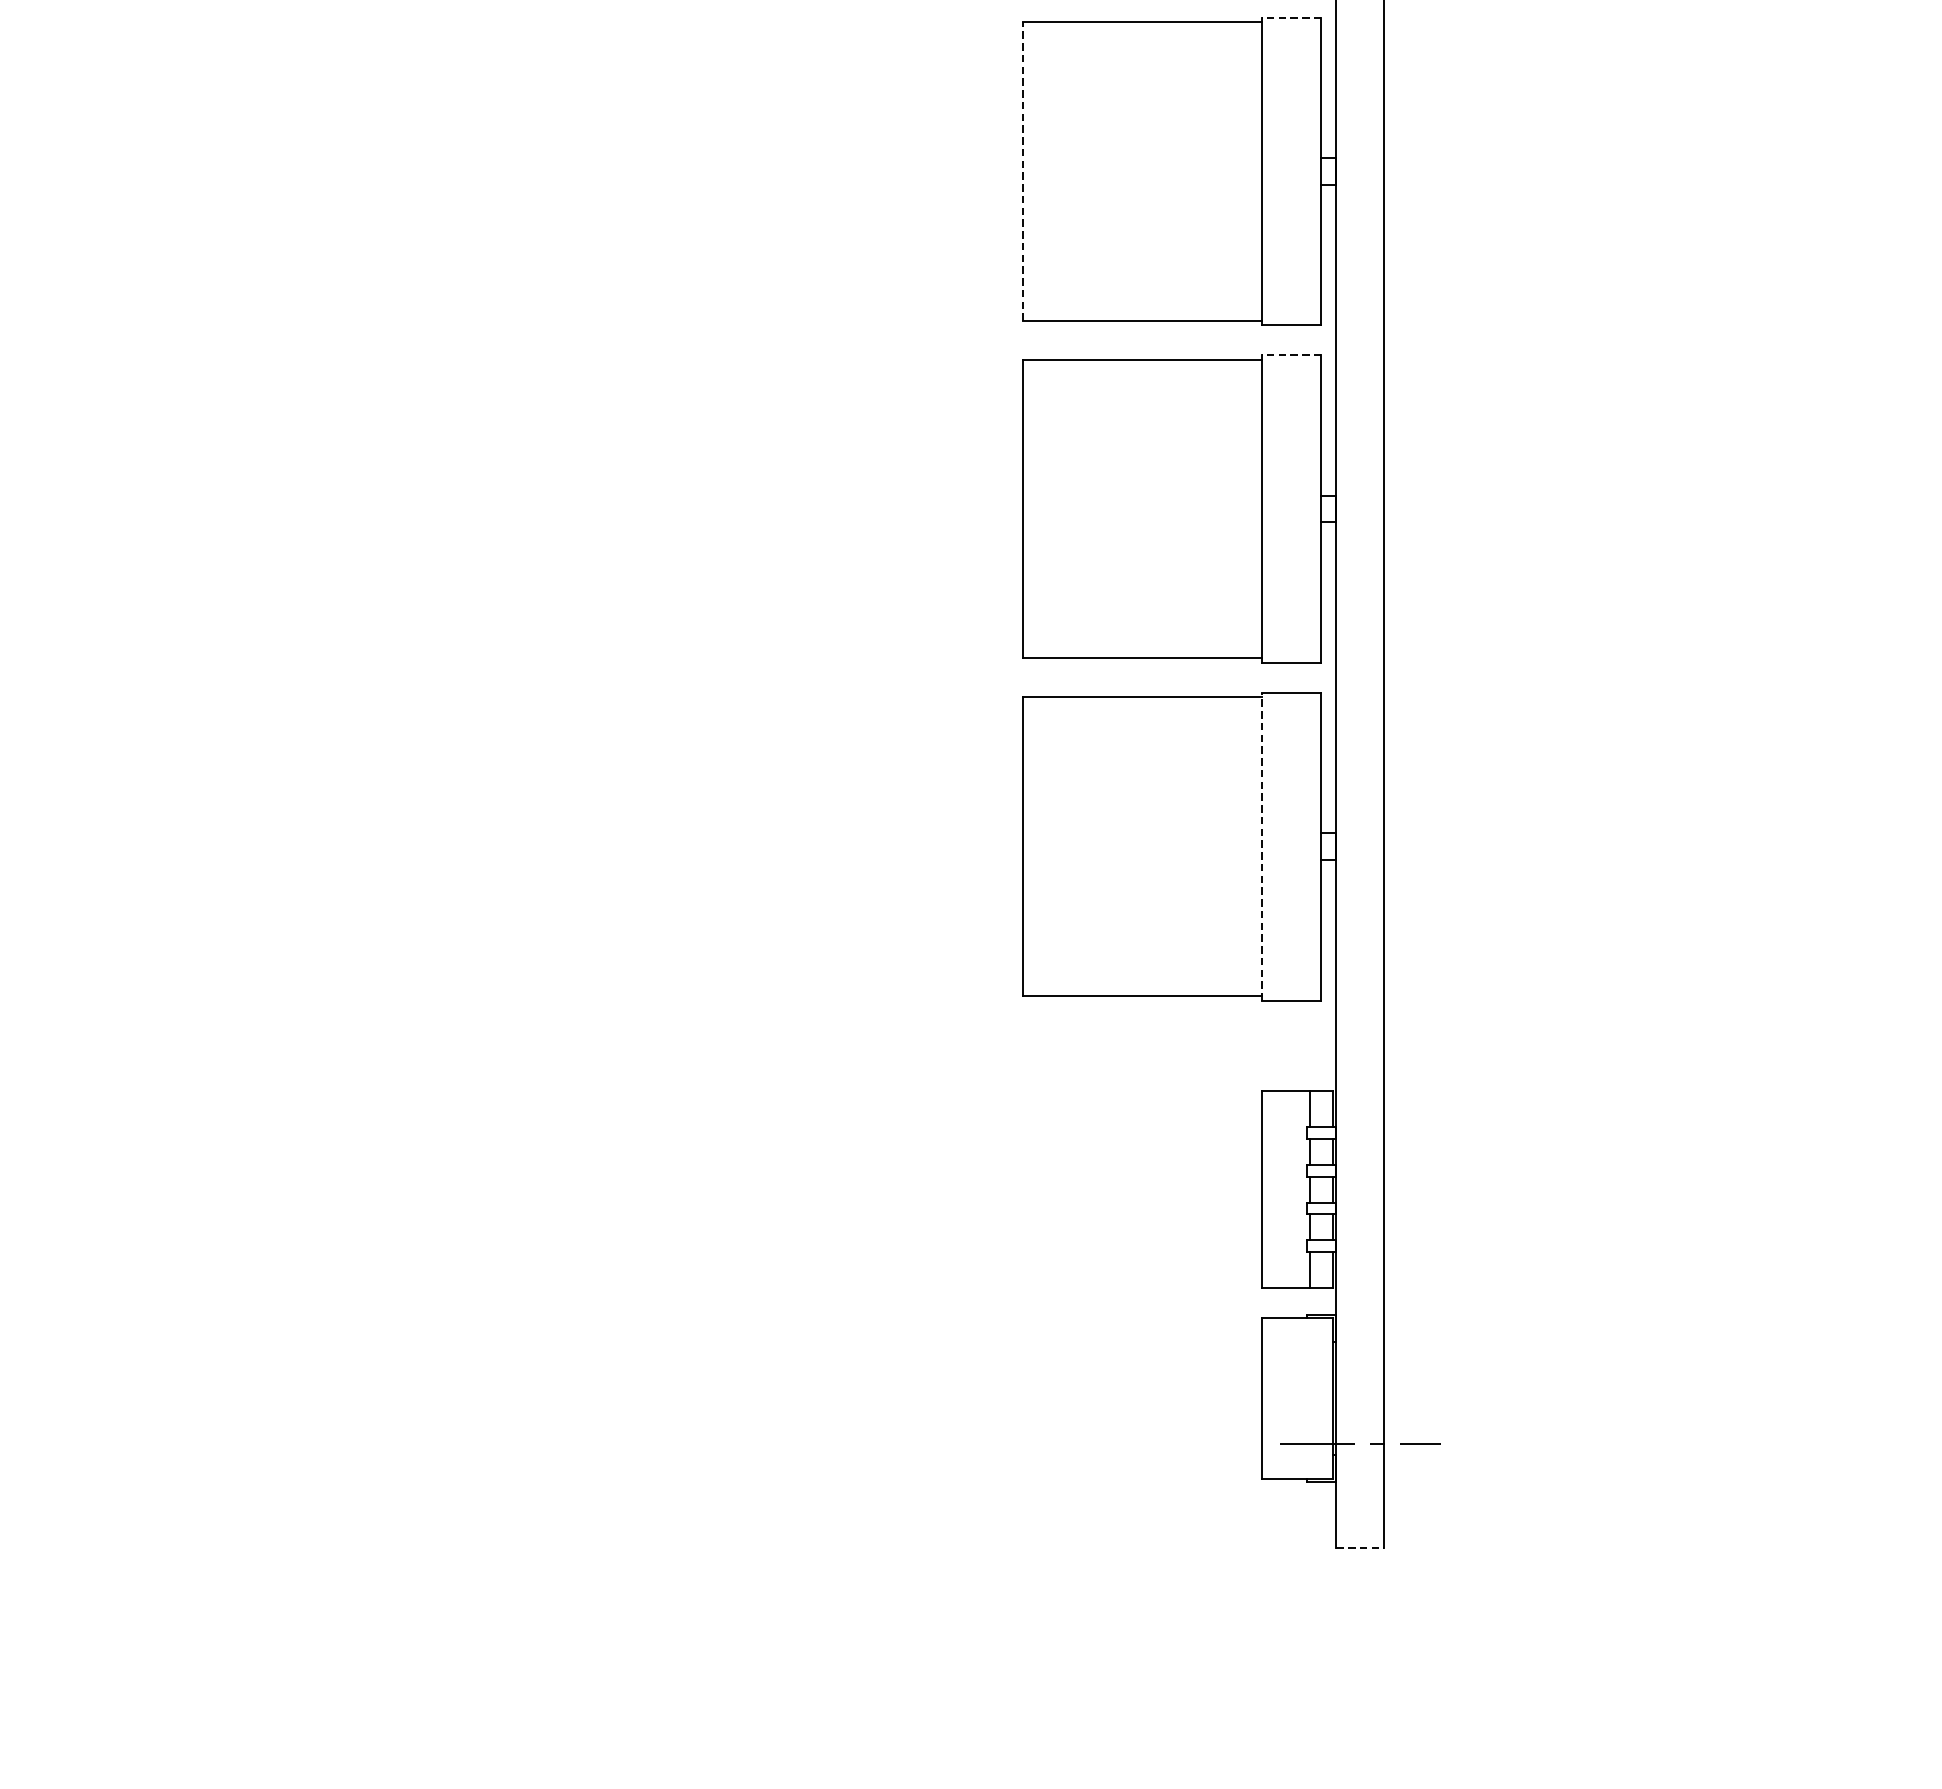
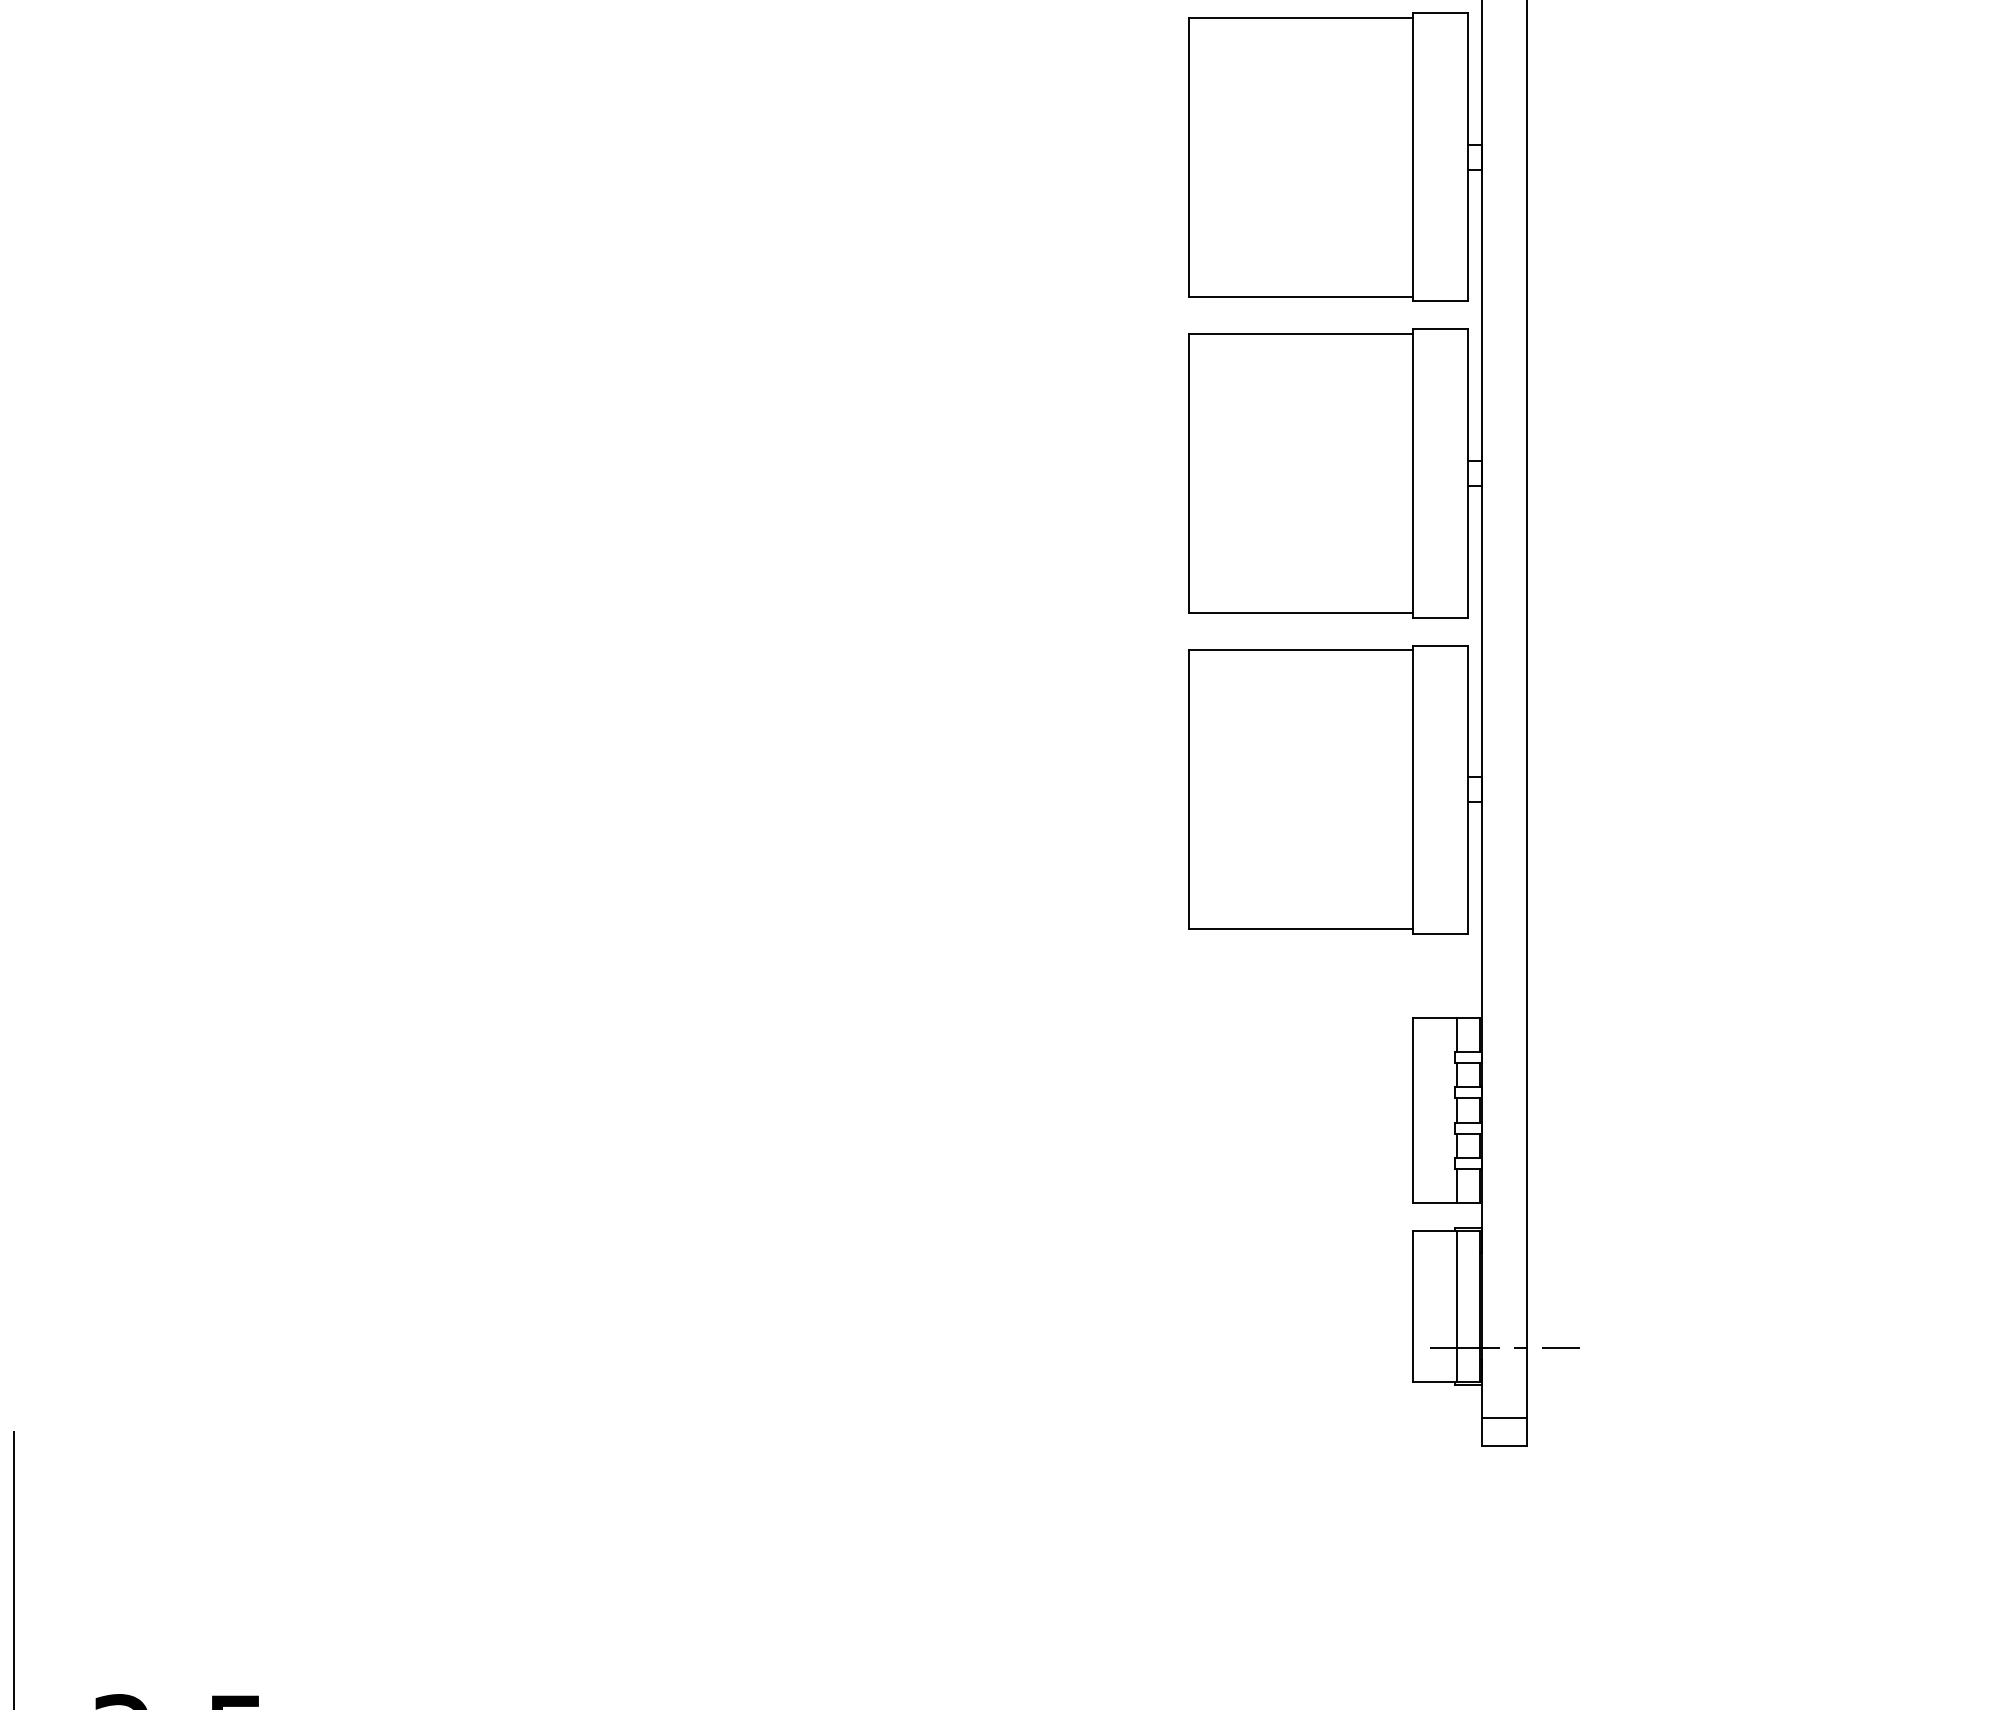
line: (1291, 17) -> (1440, 13), dashed -> solid
line: (1022, 171) -> (1188, 157), dashed -> solid
line: (1291, 355) -> (1440, 329), dashed -> solid
line: (1261, 846) -> (1412, 789), dashed -> solid
line: (1309, 1397) -> (1457, 1305), added
line: (1359, 1518) -> (1504, 1418), added
line: (1360, 1548) -> (1505, 1446), dashed -> solid

